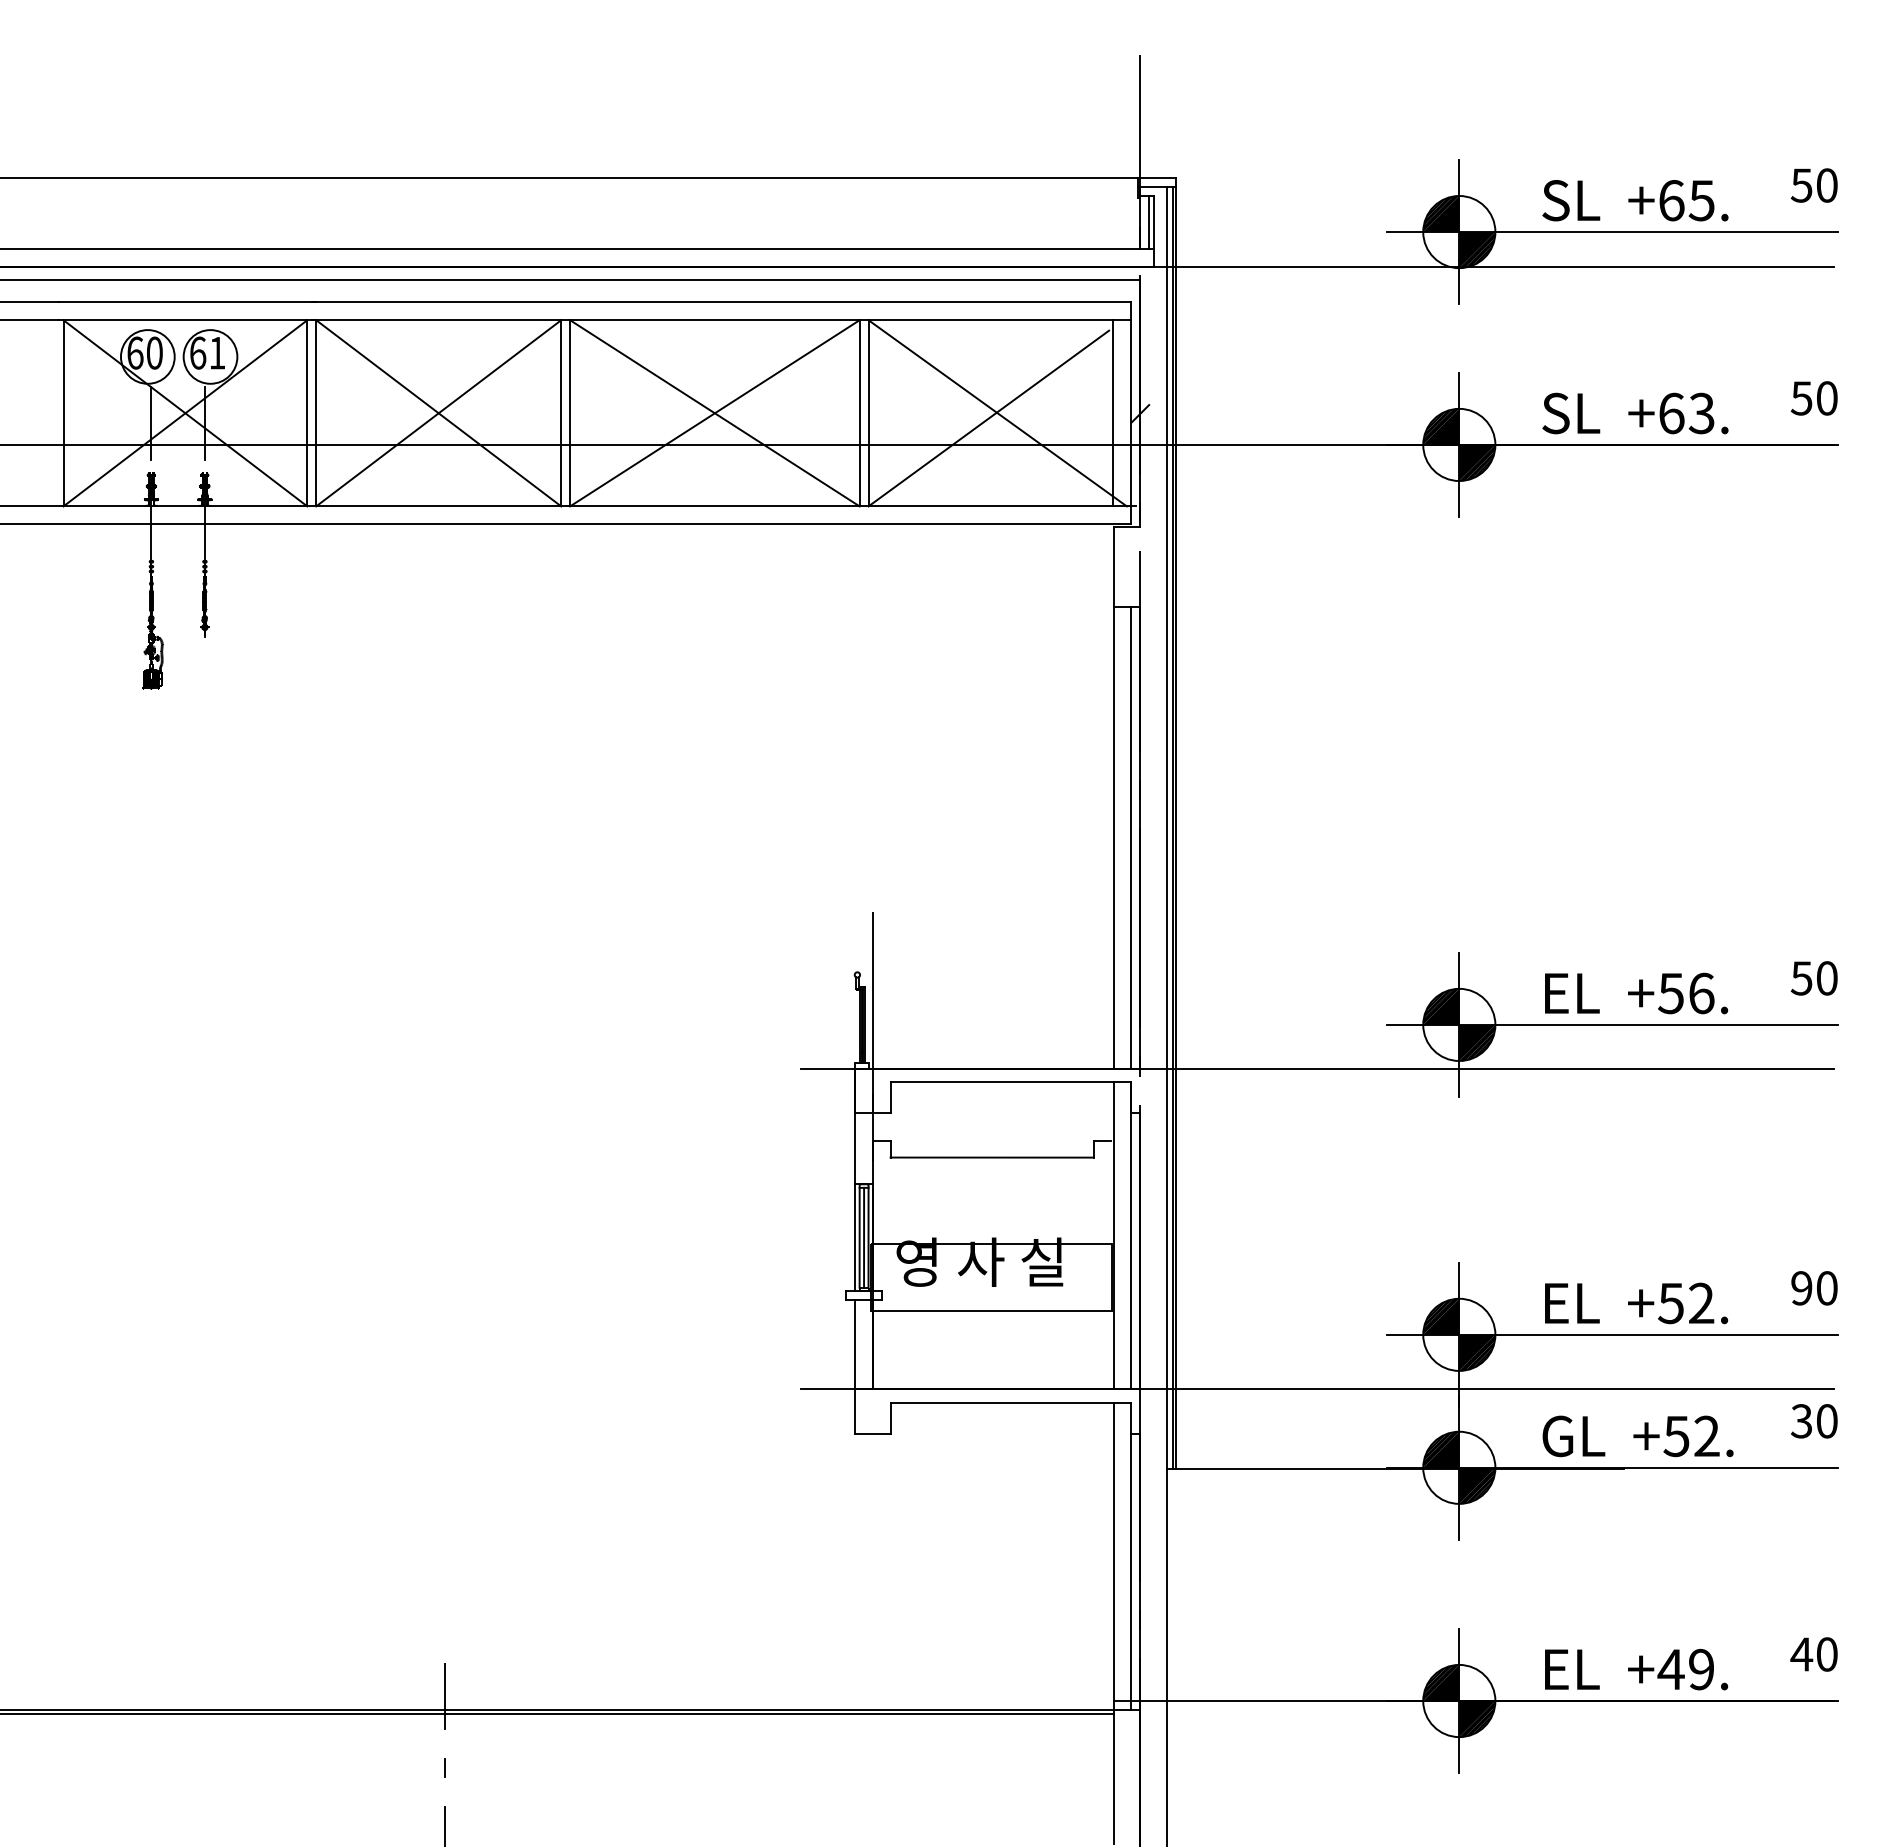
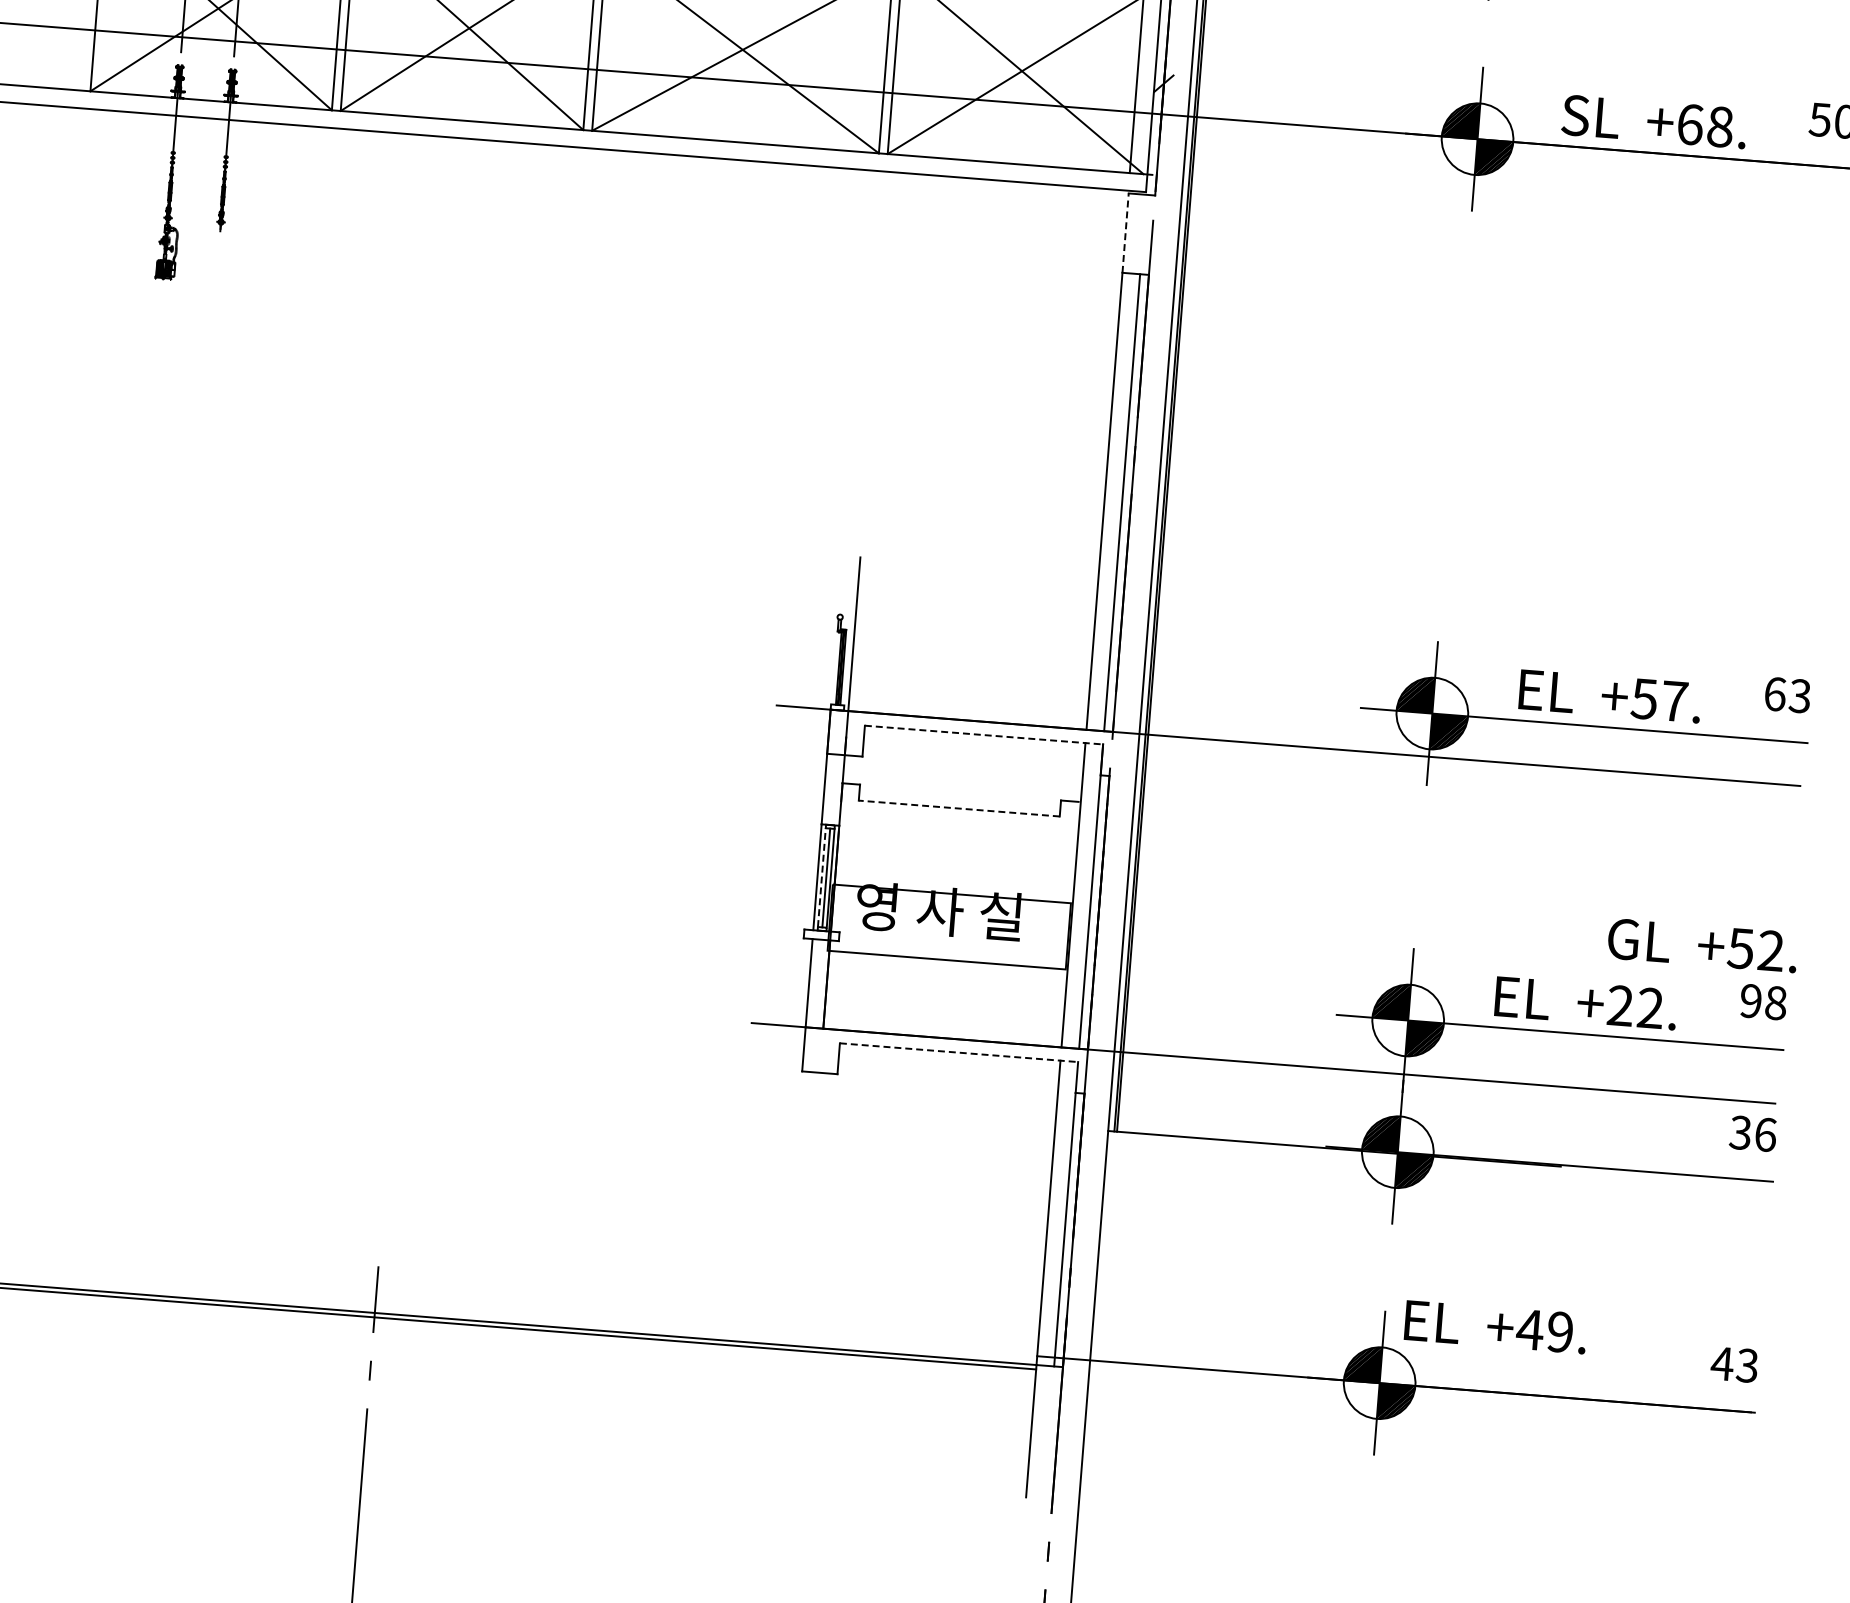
text: (1701, 413) -> (1719, 126), +63. -> +68.
line: (1113, 566) -> (1125, 232), solid -> dashed
text: (1813, 978) -> (1786, 695), 50 -> 63
text: (1701, 993) -> (1674, 701), +56. -> +57.
line: (1011, 1081) -> (984, 734), solid -> dashed
line: (991, 1157) -> (958, 808), solid -> dashed
line: (859, 1237) -> (821, 877), solid -> dashed
text: (1826, 1288) -> (1775, 1003), 90 -> 98
text: (1670, 1303) -> (1619, 1005), +52. -> +22.
line: (1011, 1402) -> (959, 1052), solid -> dashed
text: (1827, 1421) -> (1766, 1135), 30 -> 36
text: (1637, 1436) -> (1702, 945), moved
text: (1826, 1654) -> (1746, 1365), 40 -> 43
text: (1636, 1669) -> (1495, 1327), moved

